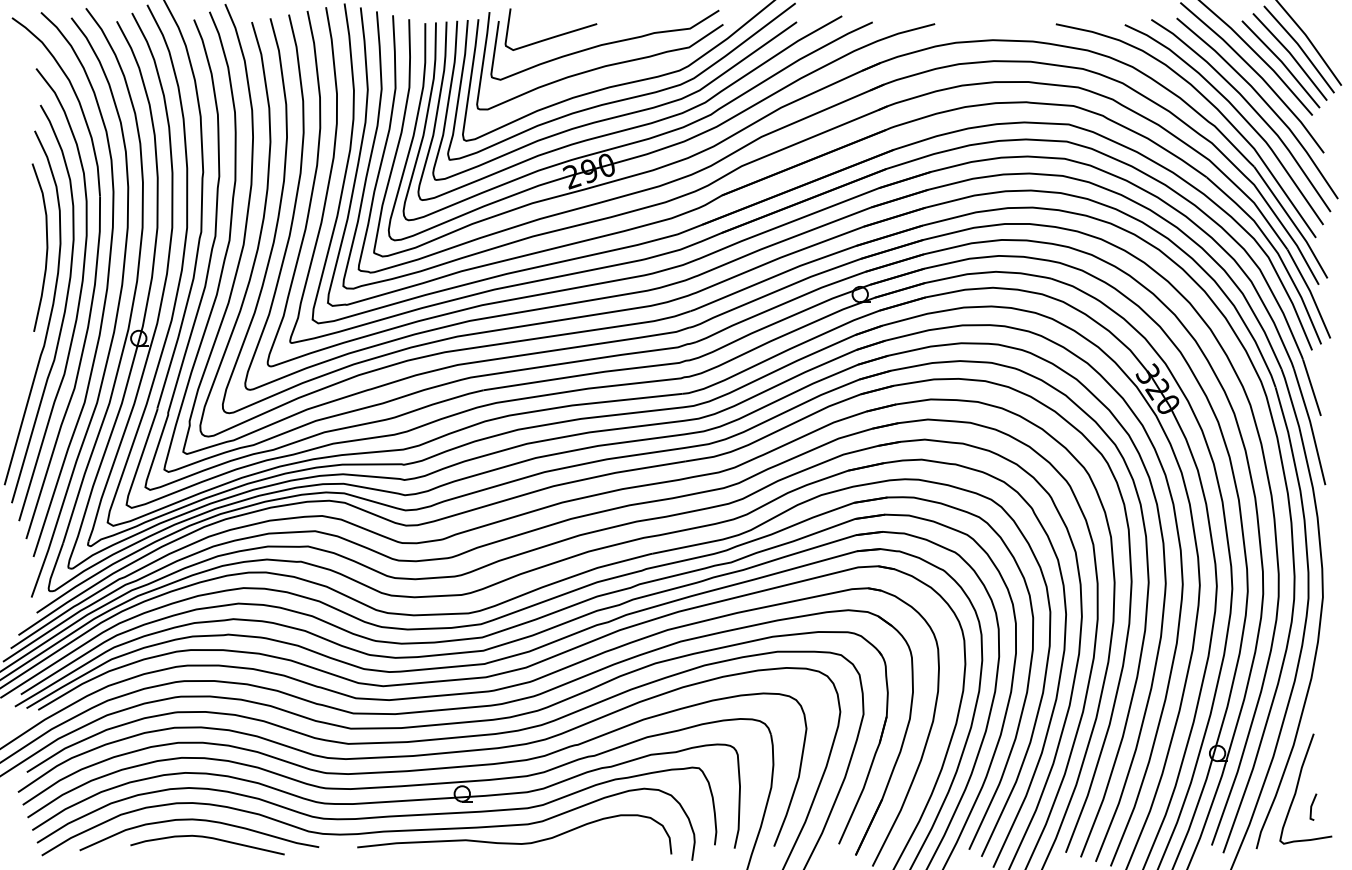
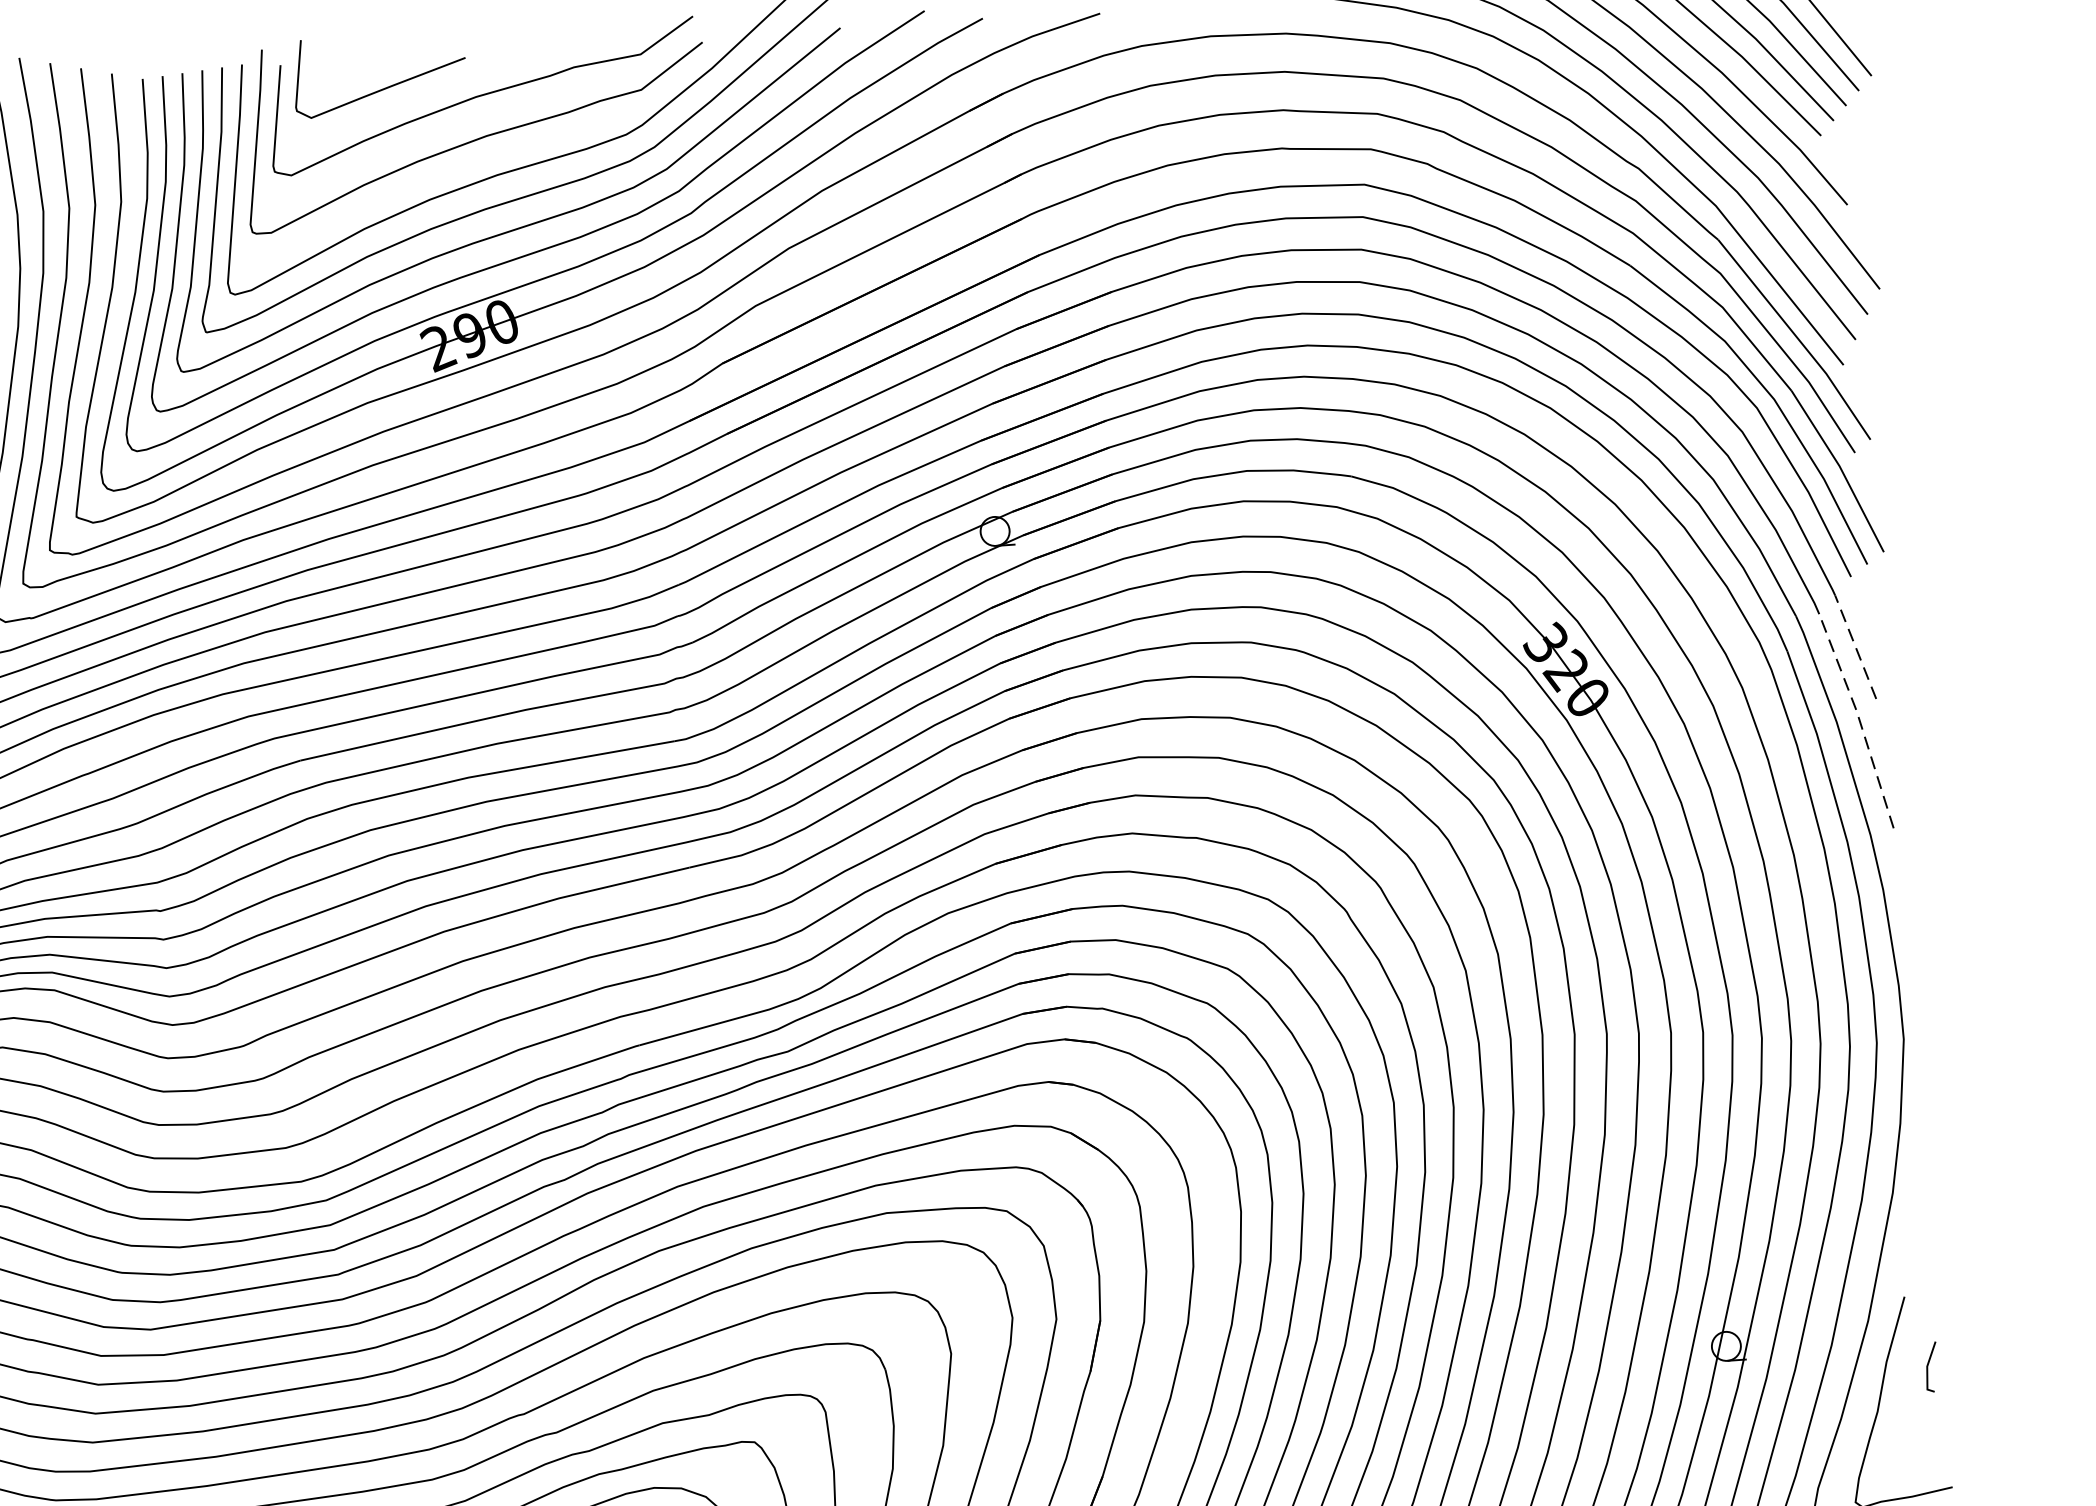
line: (1312, 387) -> (1856, 646), solid -> dashed
line: (1311, 426) -> (1859, 719), solid -> dashed
line: (1312, 806) -> (1929, 1366), moved

